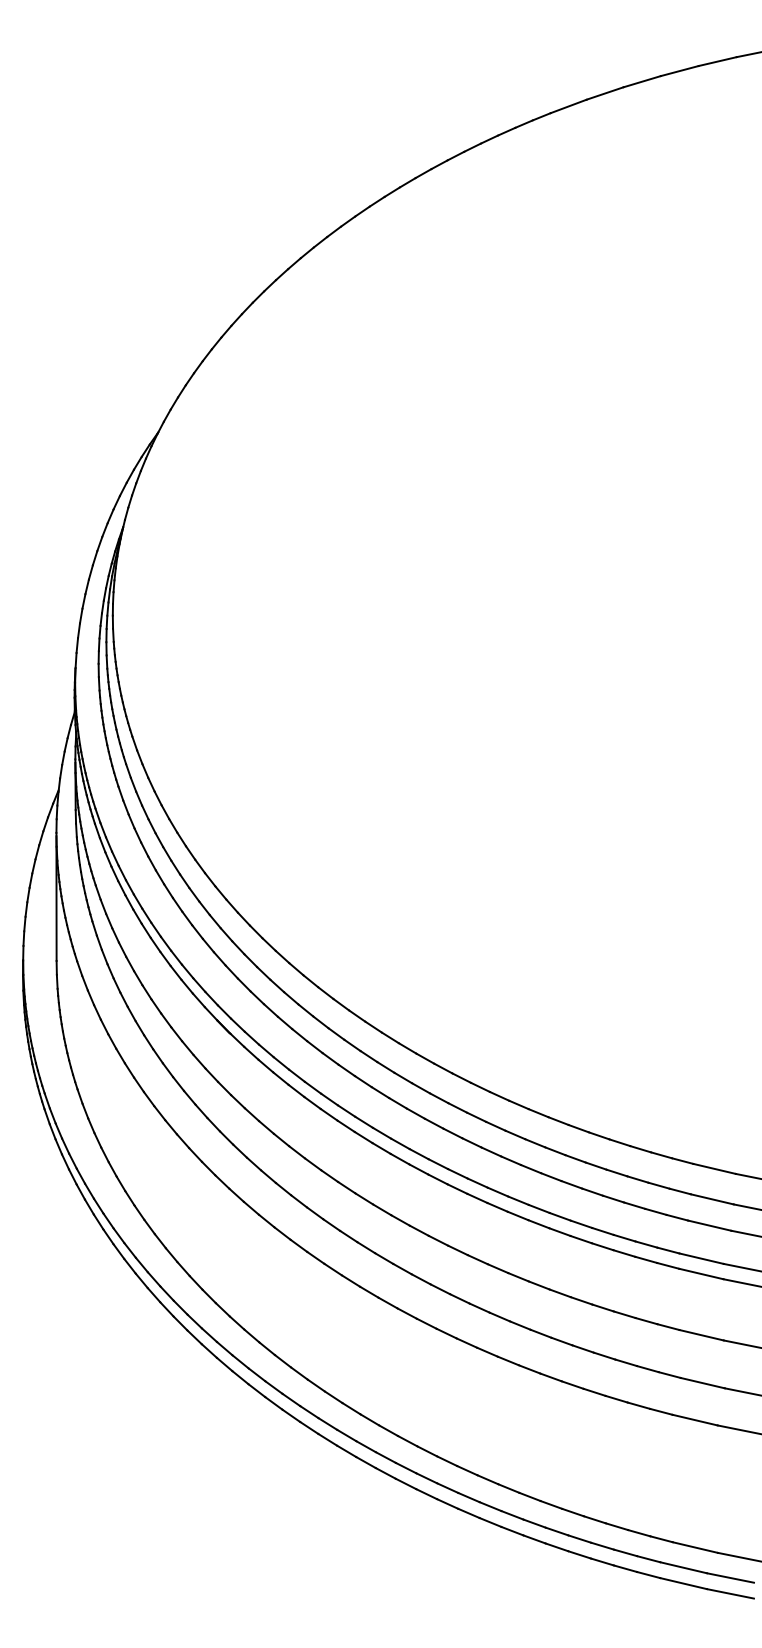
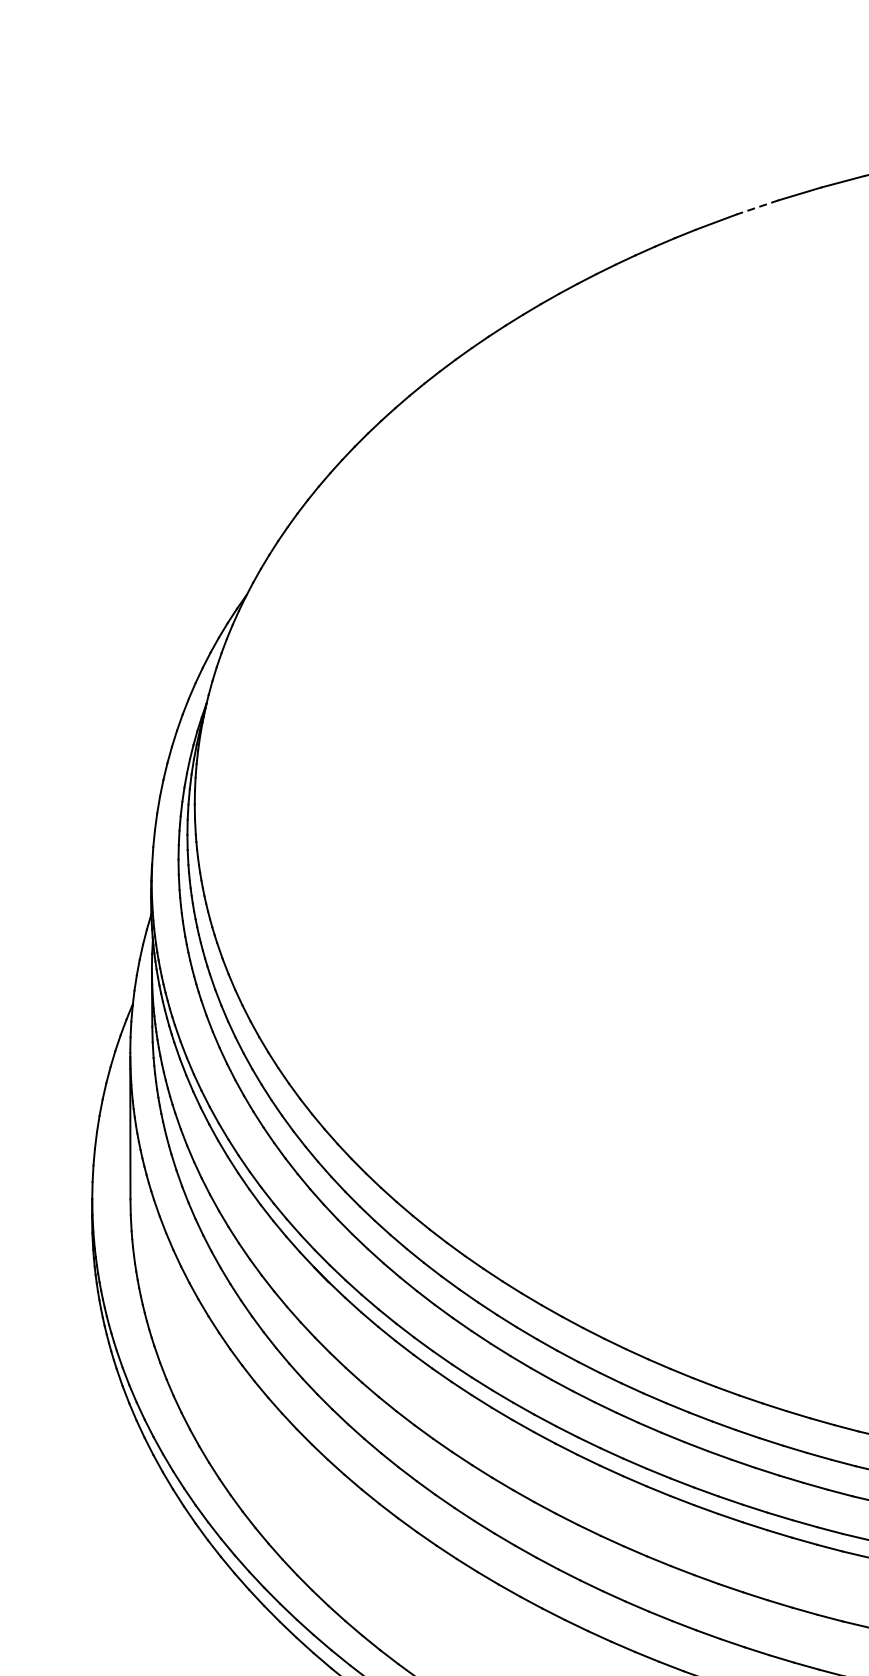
line: (604, 93) -> (757, 207), solid -> dashed

